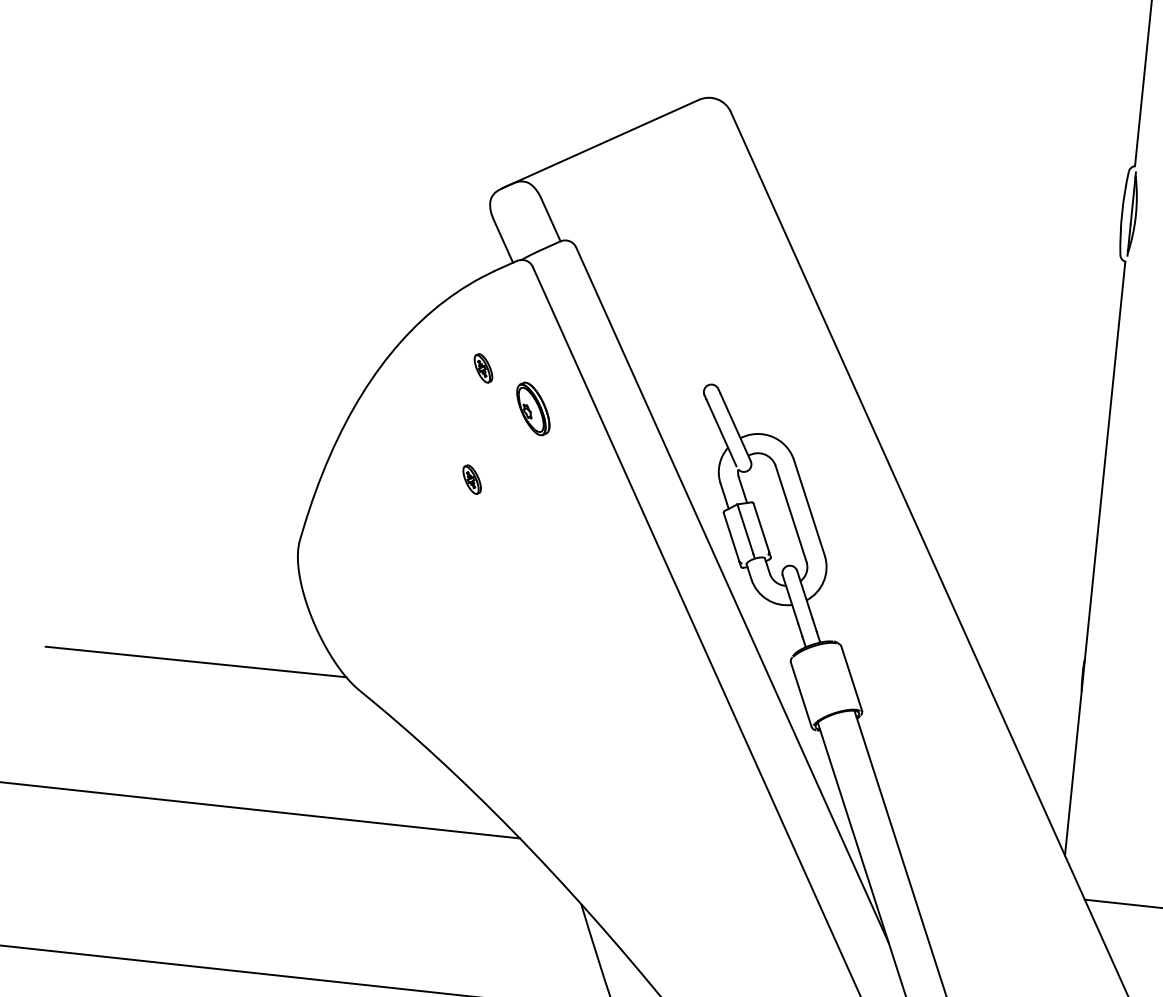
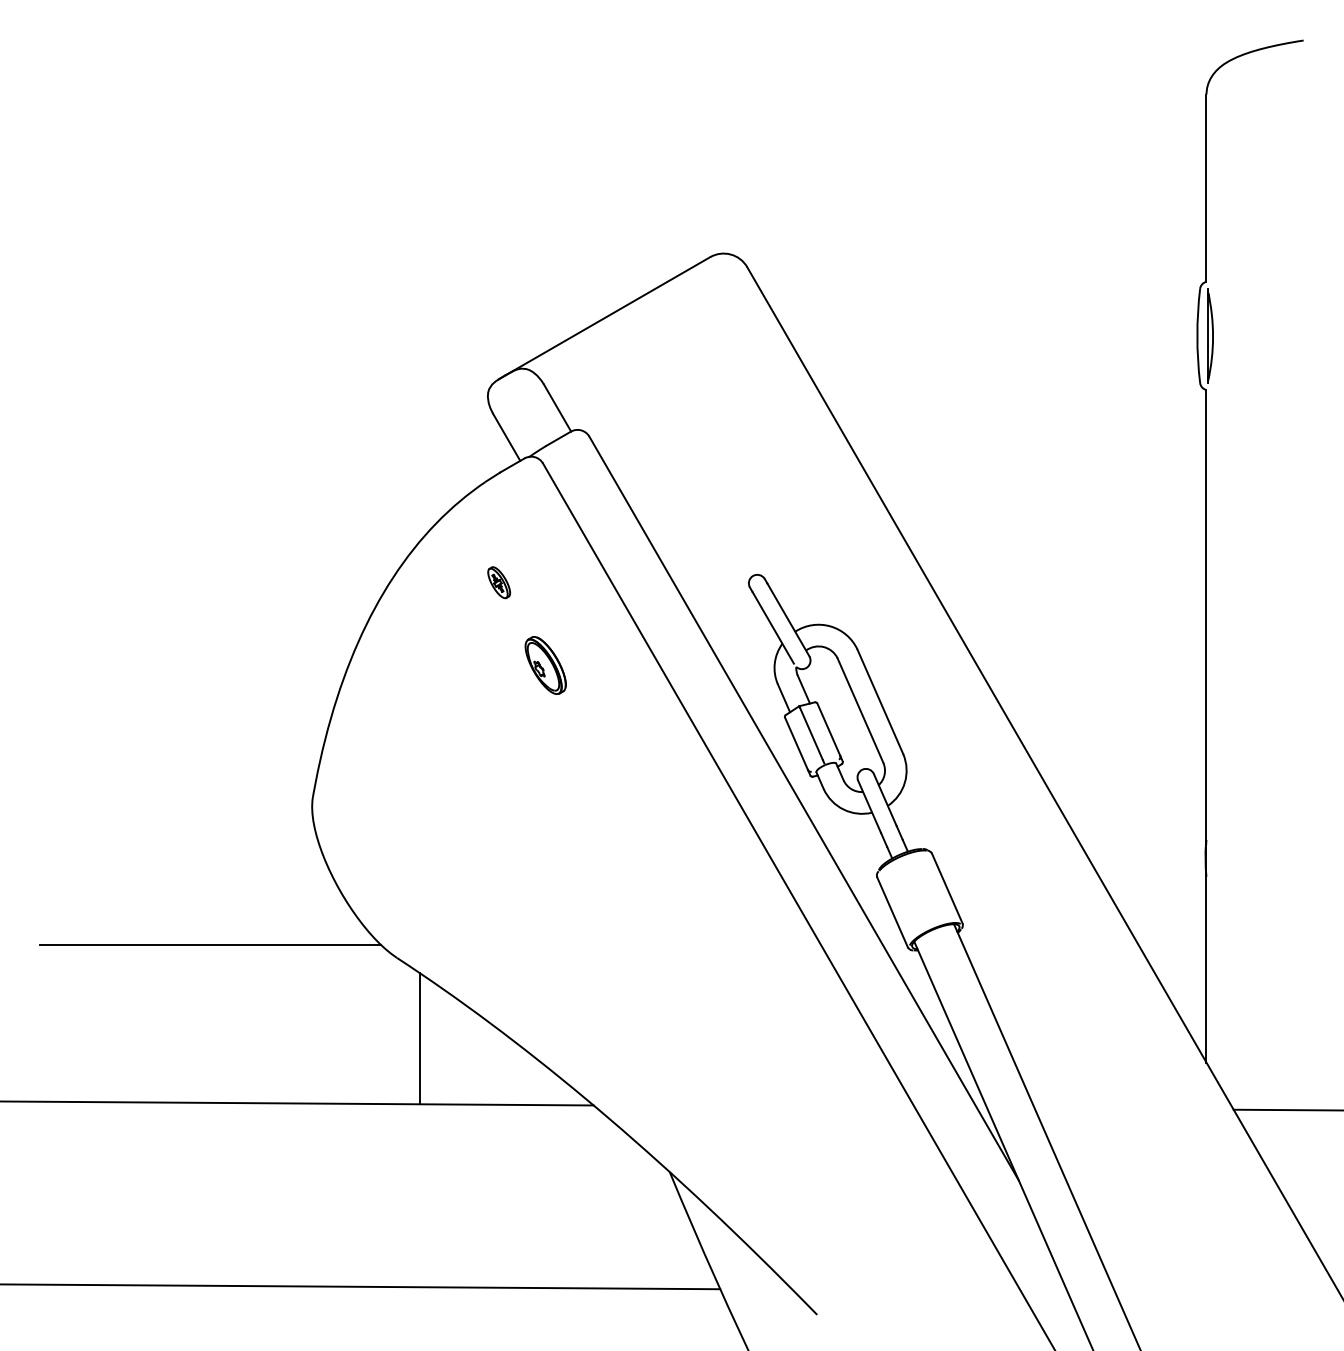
part: (533, 408) -> (545, 665), moved
part: (472, 479) -> (499, 708), removed
line: (373, 763) -> (420, 1038), added

